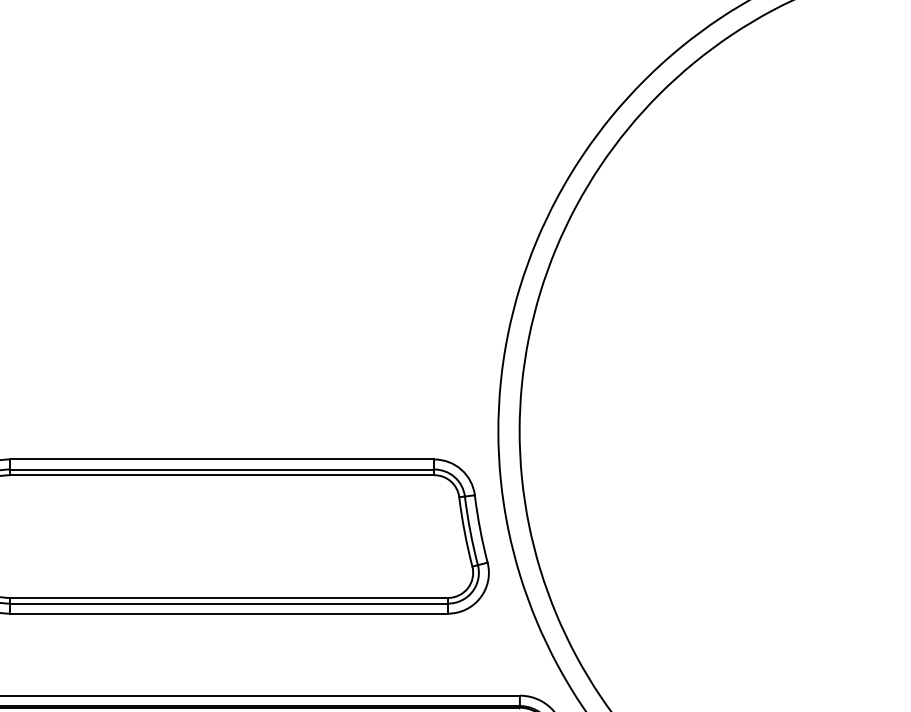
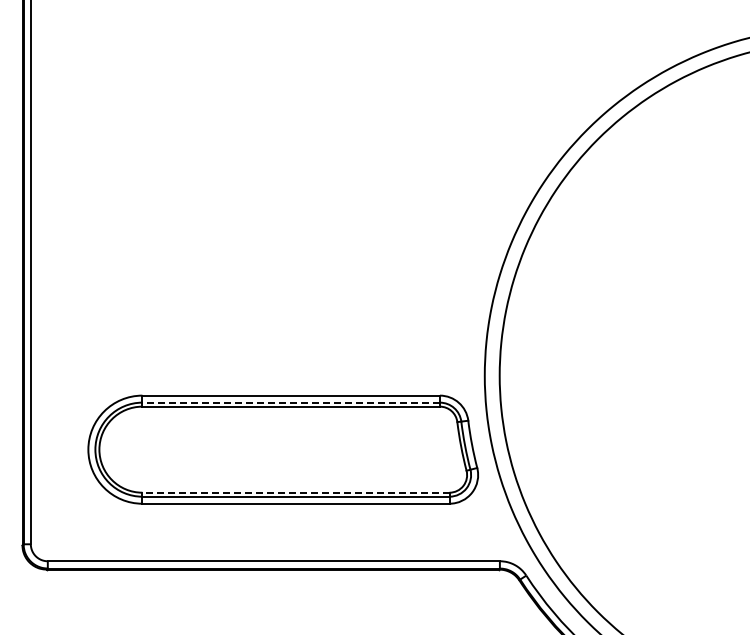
line: (222, 469) -> (291, 402), solid -> dashed
line: (229, 597) -> (296, 492), solid -> dashed

